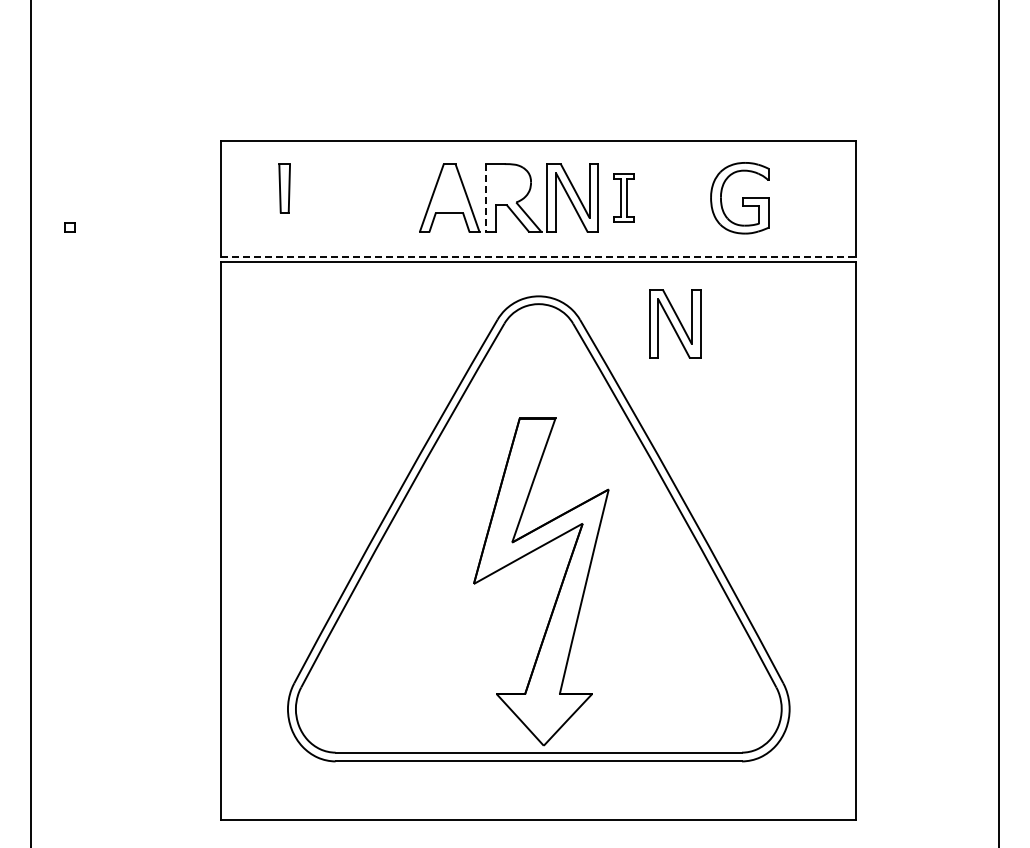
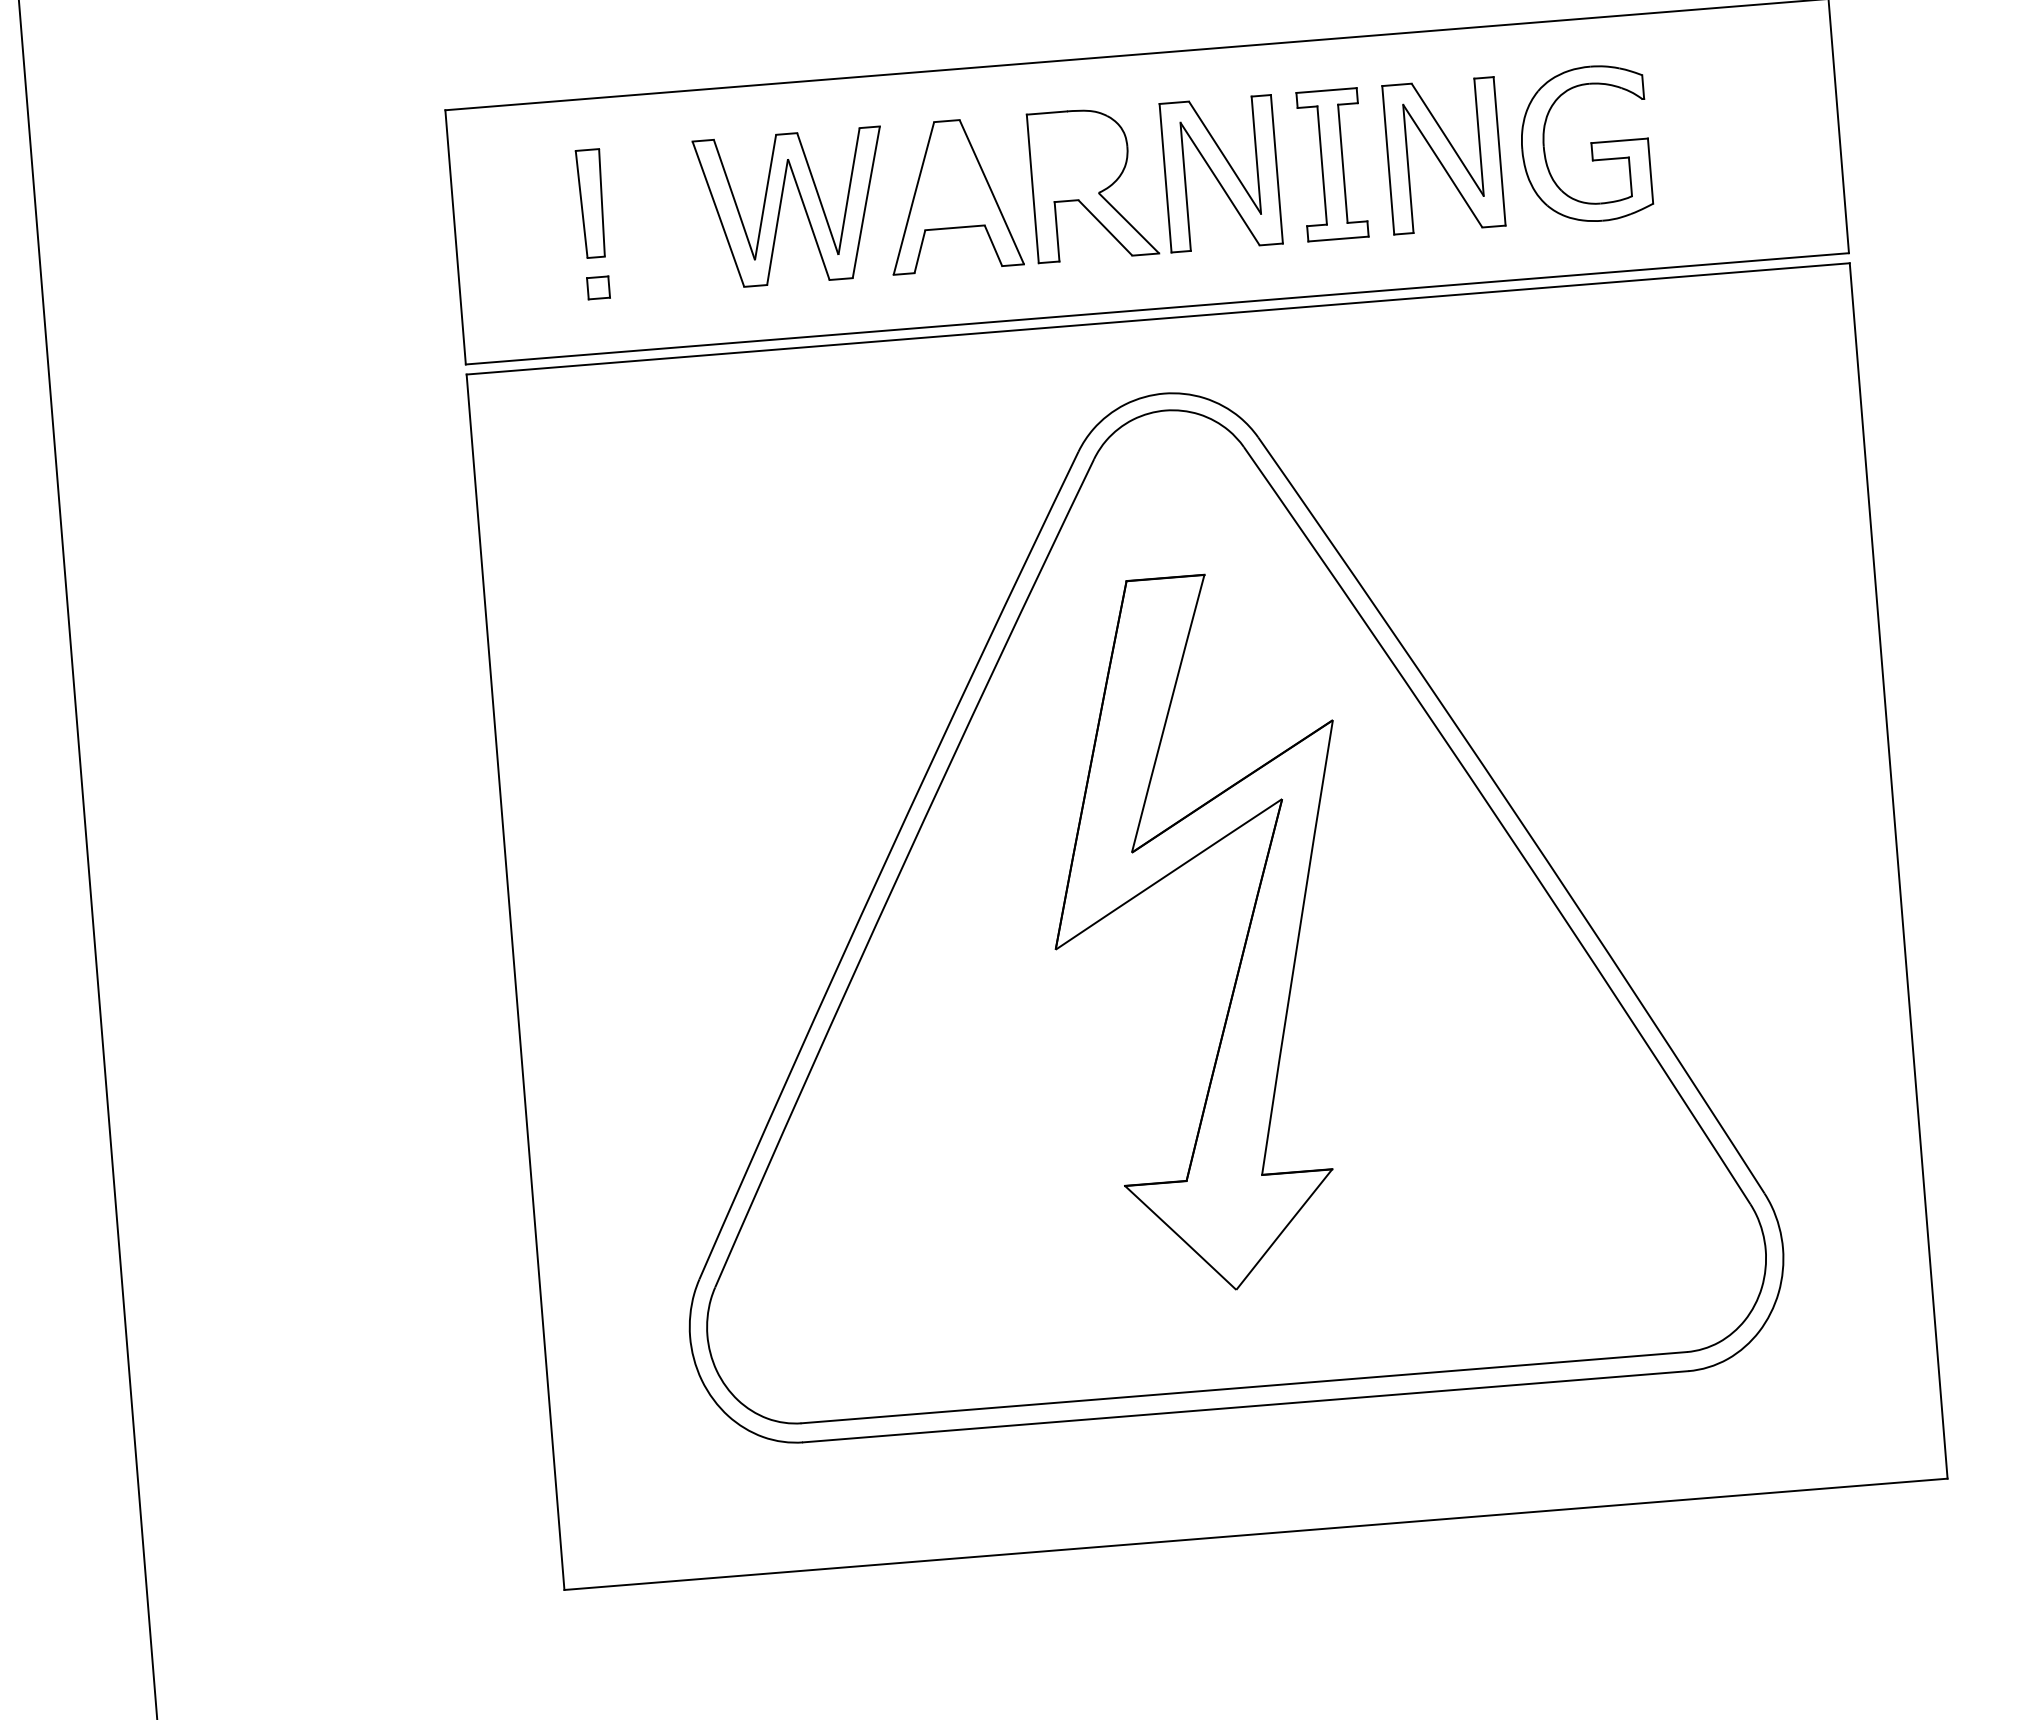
part: (375, 197) -> (791, 206), added
part: (623, 197) -> (1331, 163), size x1.43
line: (486, 198) -> (1033, 189), dashed -> solid
part: (69, 227) -> (598, 288), moved
line: (539, 257) -> (1158, 308), dashed -> solid
part: (675, 323) -> (1444, 154), moved
part: (559, 587) -> (1242, 942), moved

